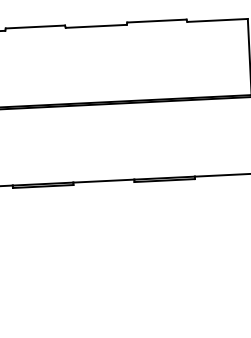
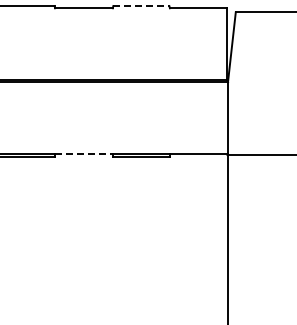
line: (157, 21) -> (141, 6), solid -> dashed
line: (103, 181) -> (83, 154), solid -> dashed

